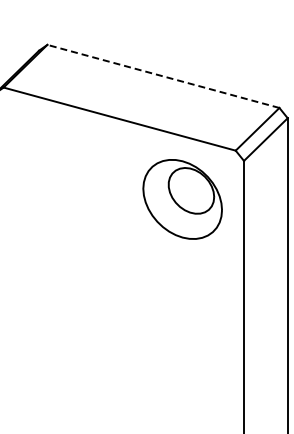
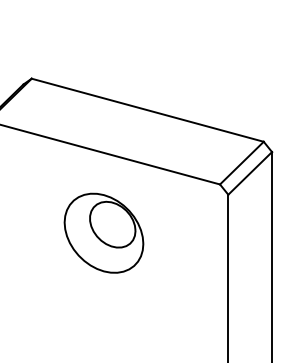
line: (162, 76) -> (146, 110), dashed -> solid
part: (182, 199) -> (103, 233), moved

